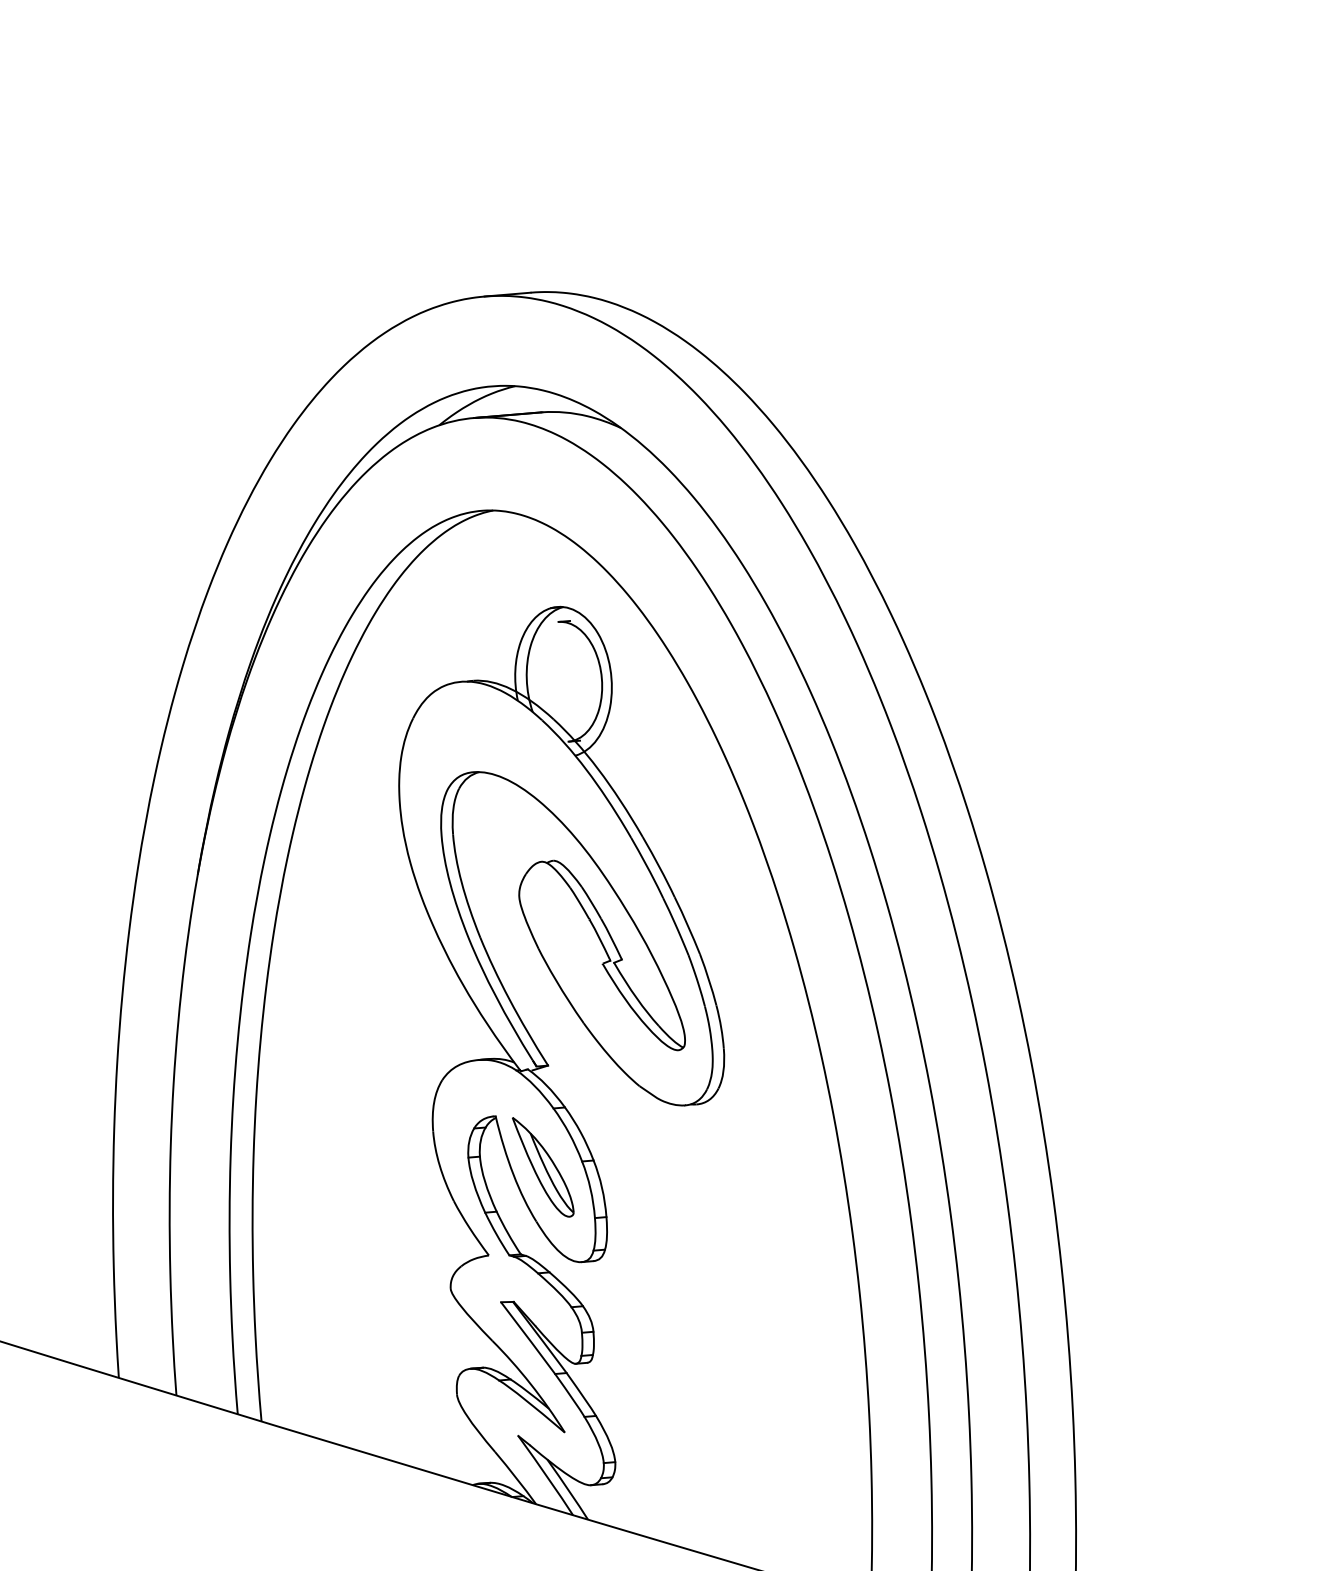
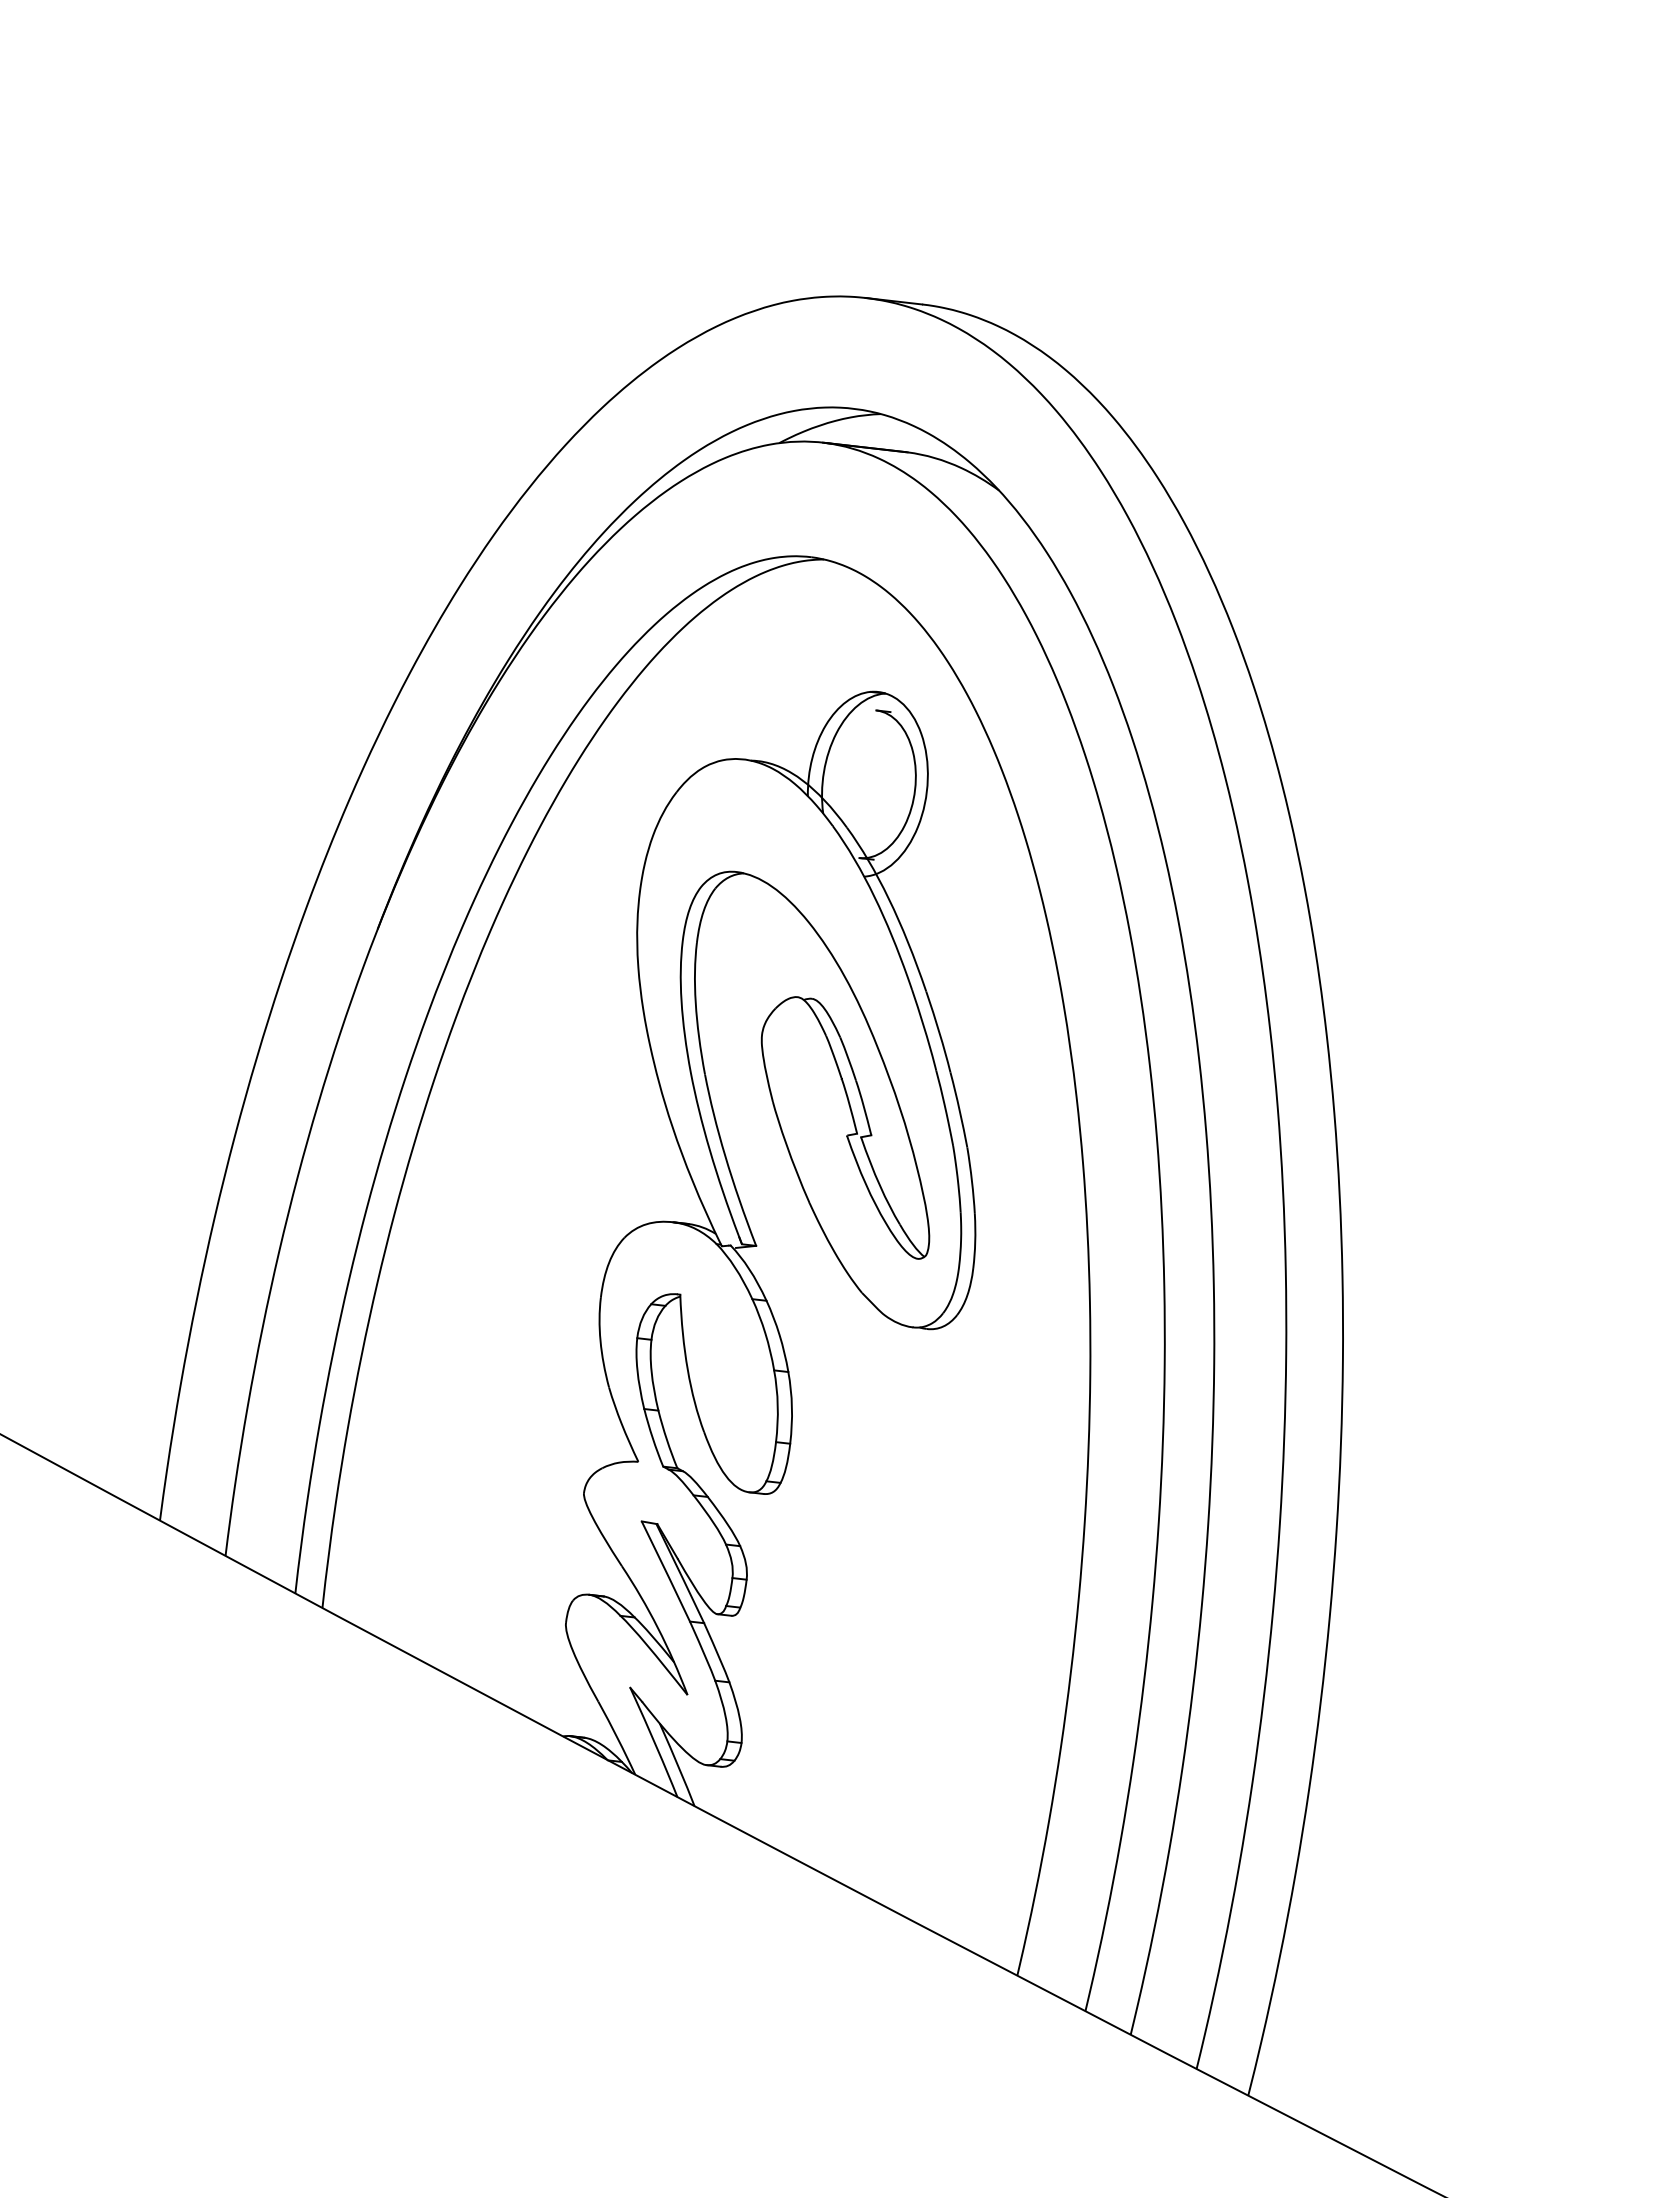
part: (543, 1166) -> (726, 1367), removed

